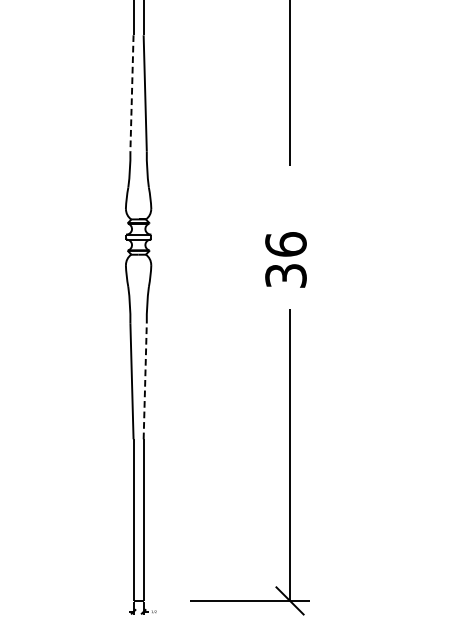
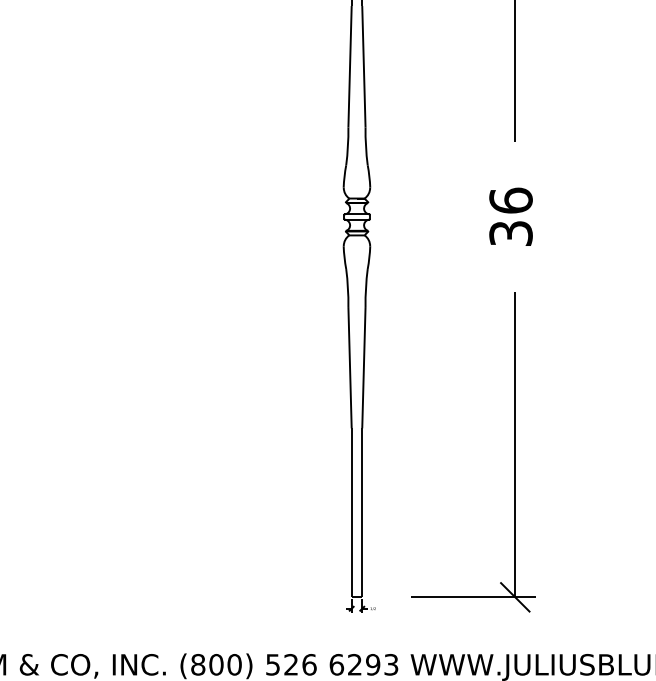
line: (132, 93) -> (350, 66), dashed -> solid
text: (285, 259) -> (510, 216), moved
line: (144, 381) -> (363, 367), dashed -> solid

